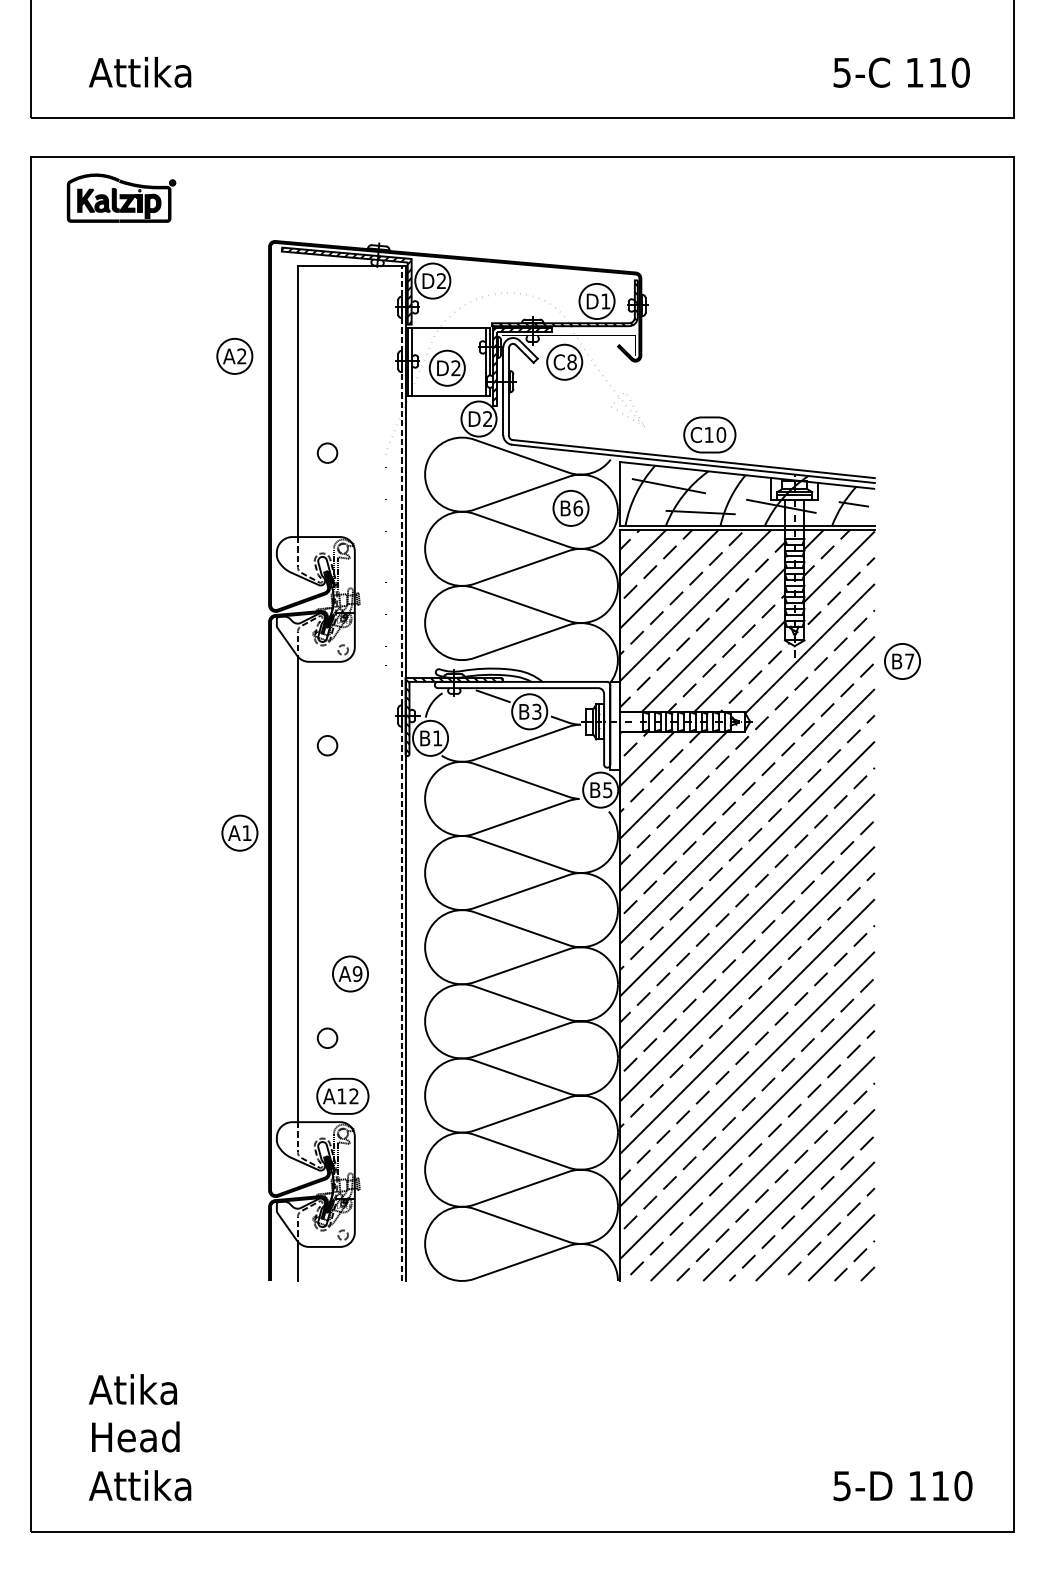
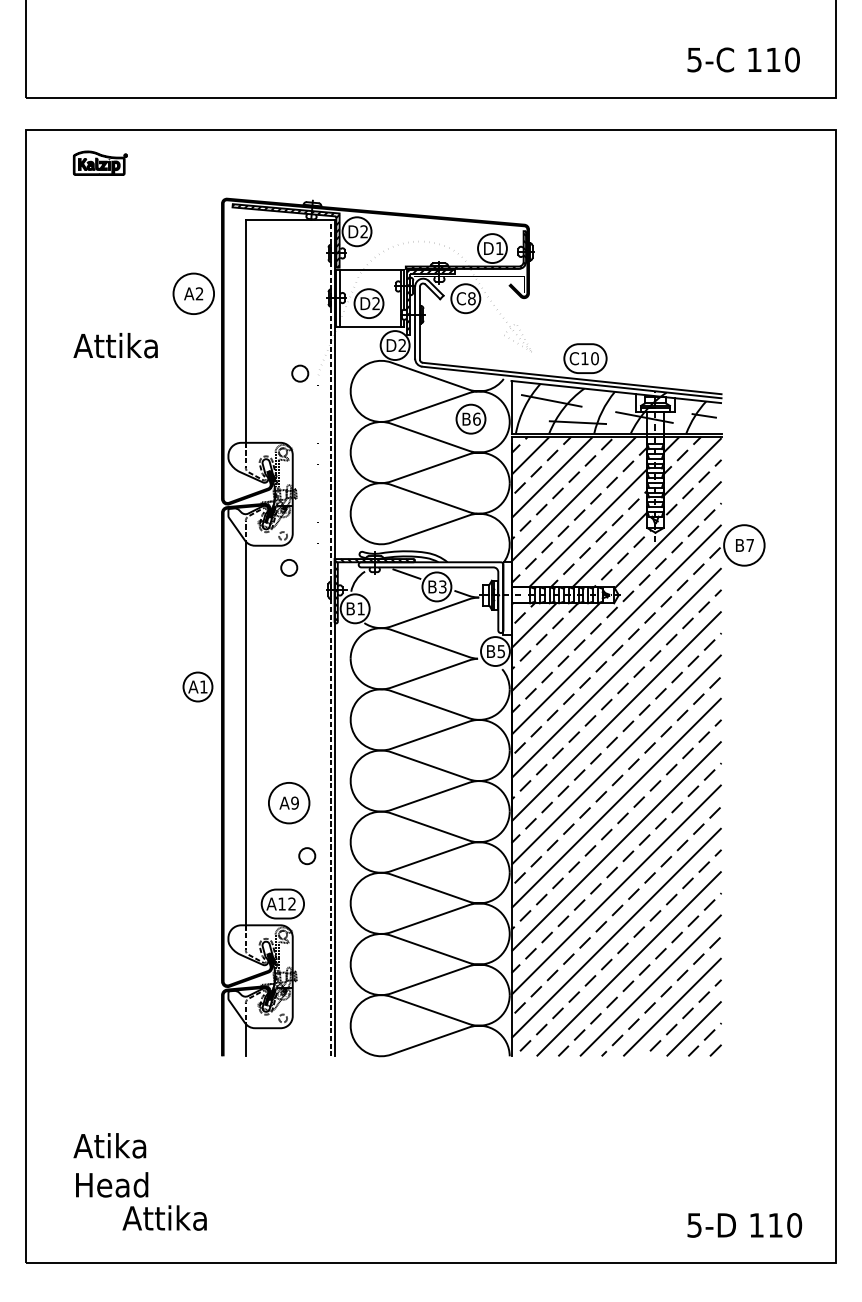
text: (139, 72) -> (115, 345), moved
part: (121, 197) -> (100, 162), size x0.6
circle: (234, 355) -> (193, 293), size x1.4
circle: (327, 452) -> (300, 373), moved
circle: (901, 660) -> (743, 544), size x1.4
circle: (327, 745) -> (289, 567), moved
circle: (349, 973) -> (288, 802), size x1.4
circle: (327, 1038) -> (307, 856), moved
text: (139, 1484) -> (164, 1217), moved

